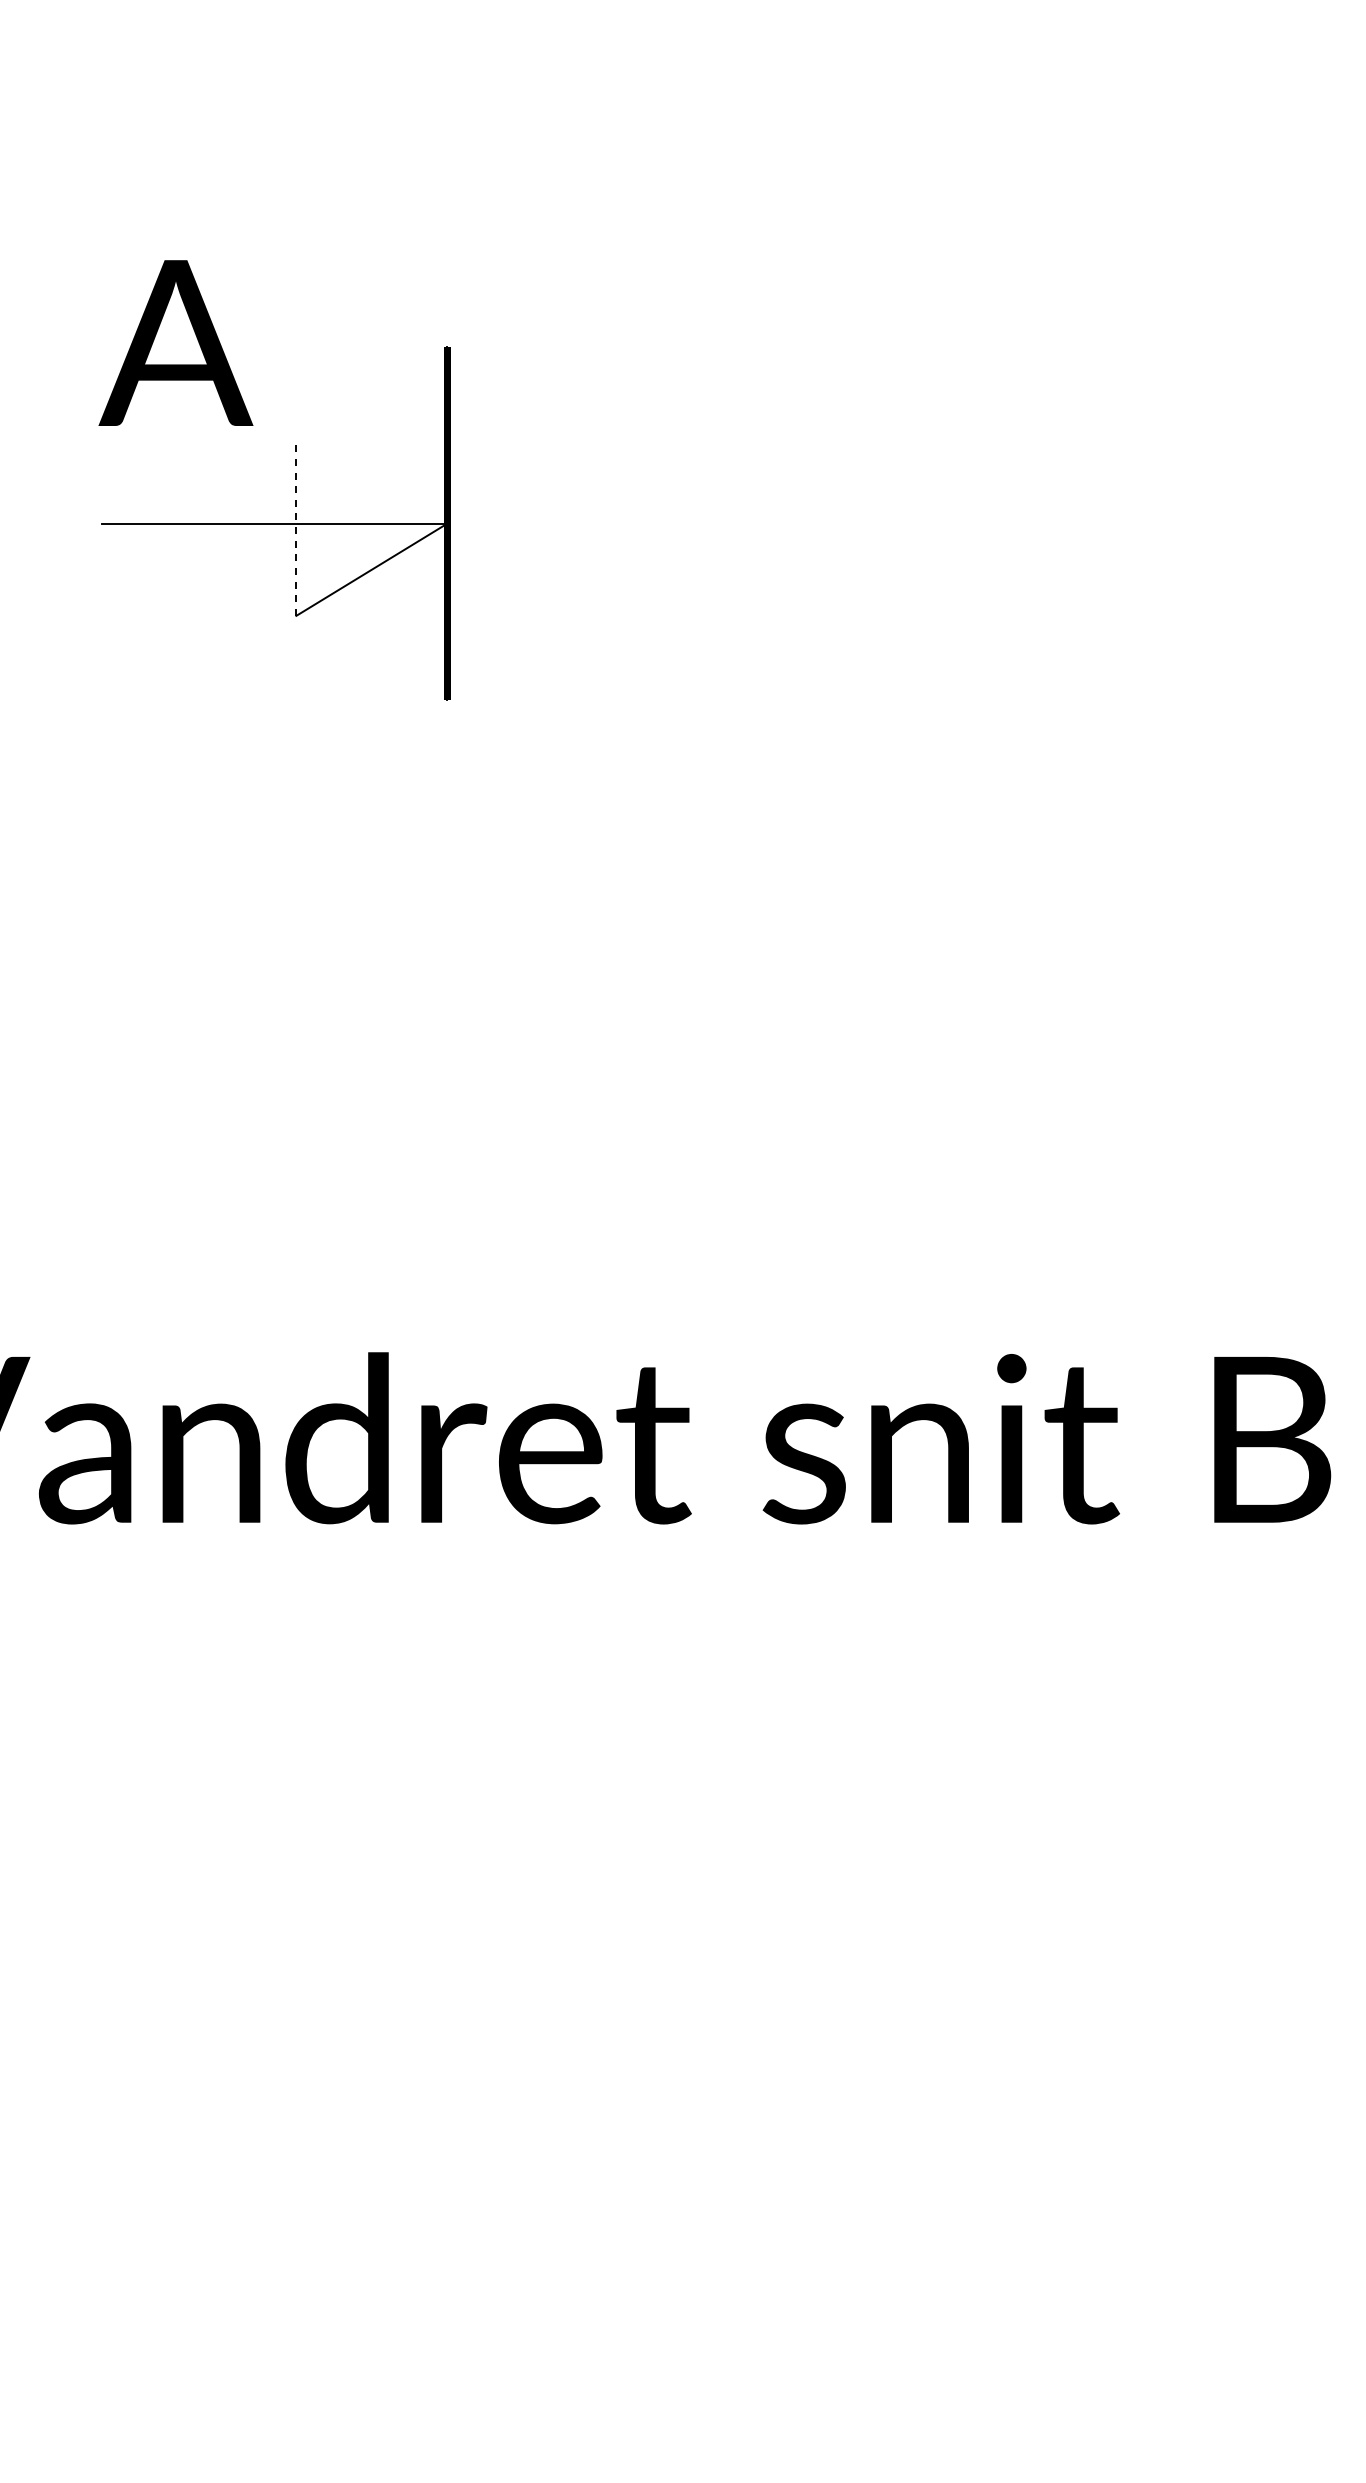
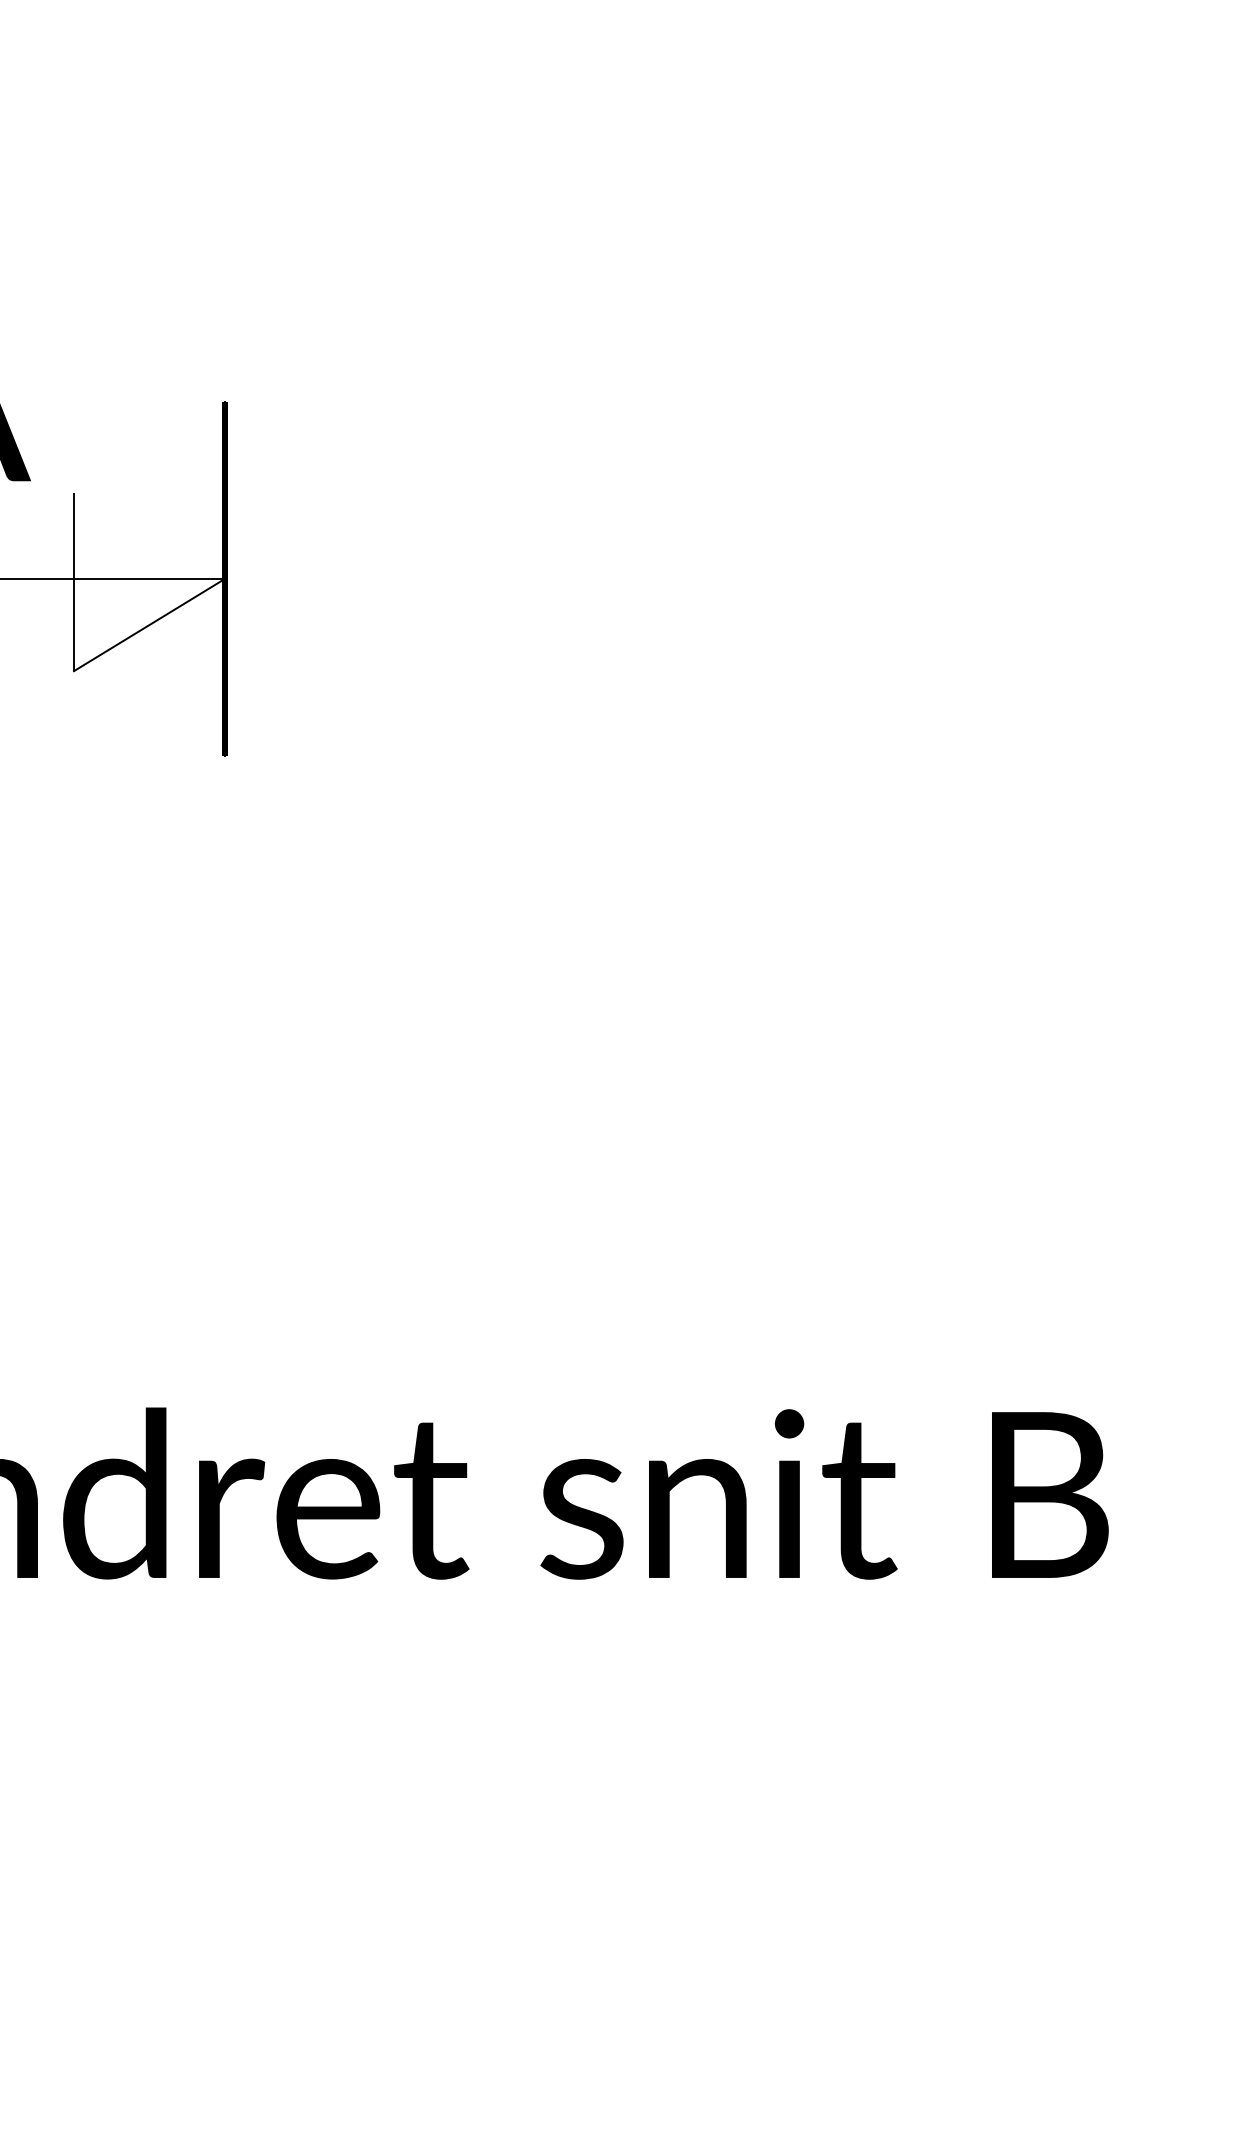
line: (296, 527) -> (74, 582), dashed -> solid

